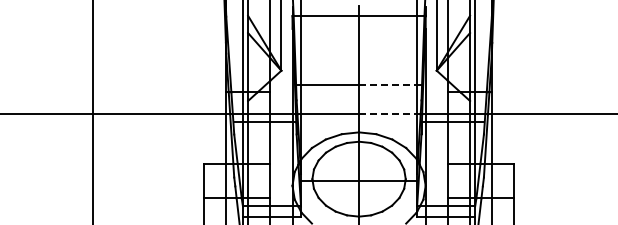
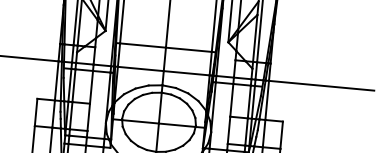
line: (388, 84) -> (189, 49), dashed -> solid
line: (388, 114) -> (187, 73), dashed -> solid

